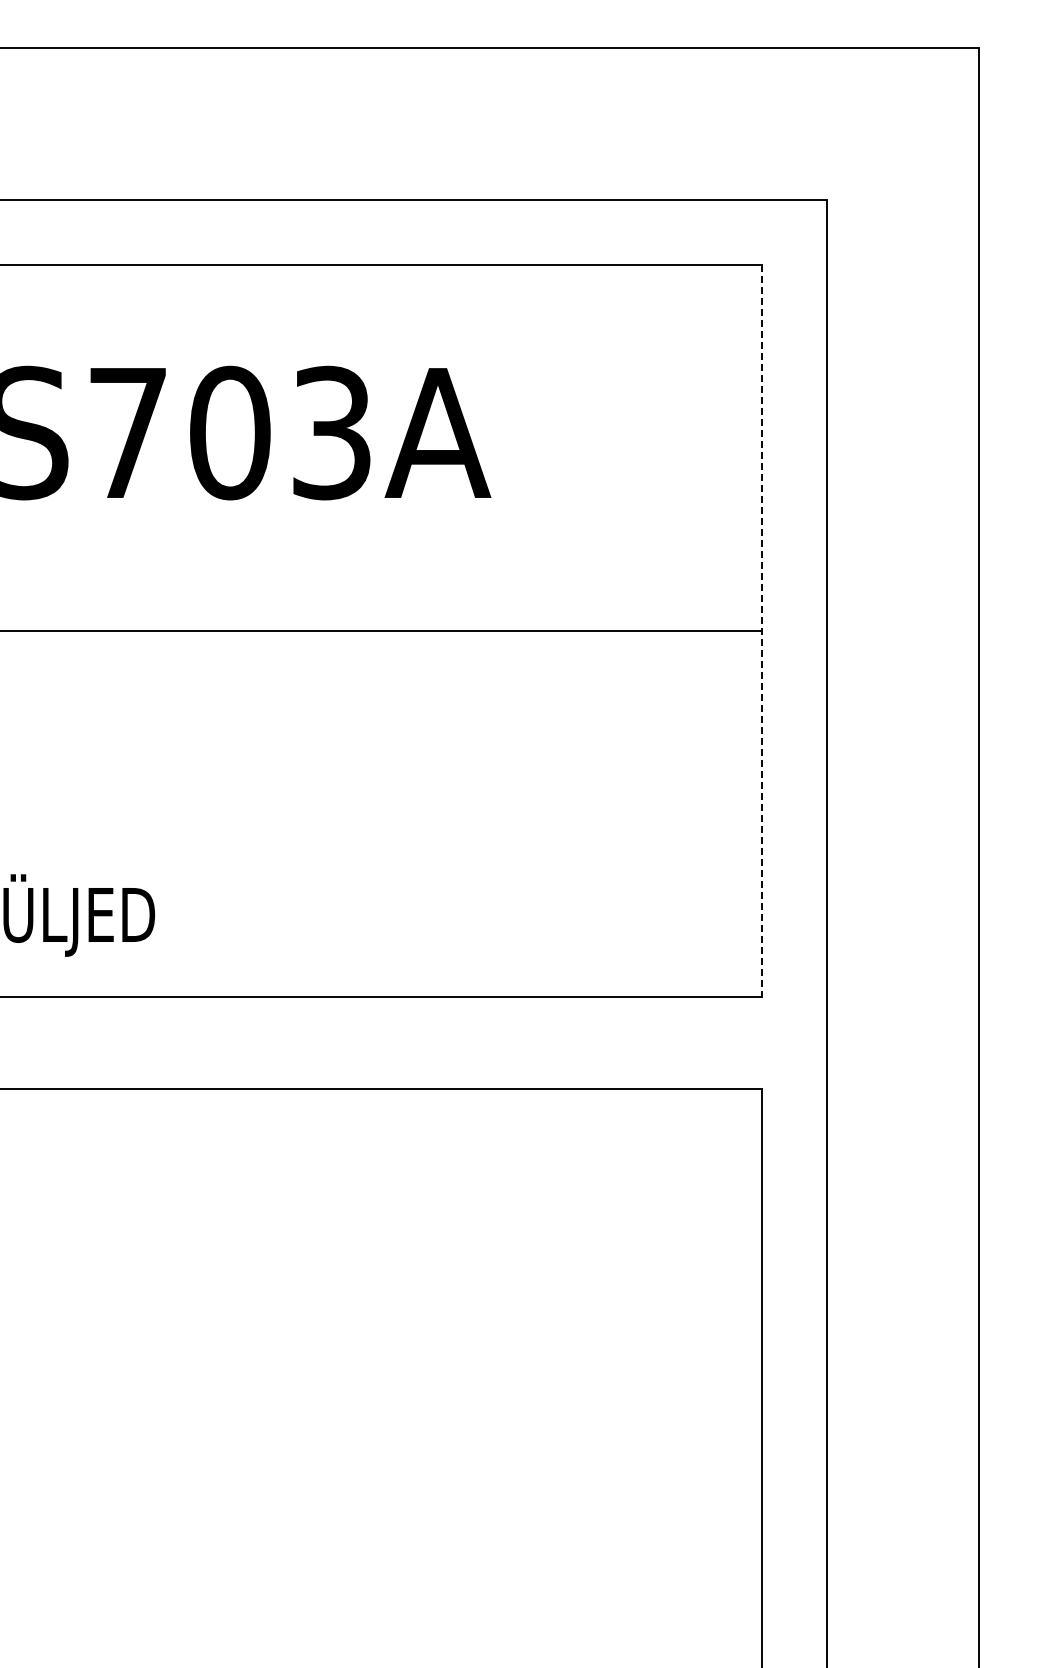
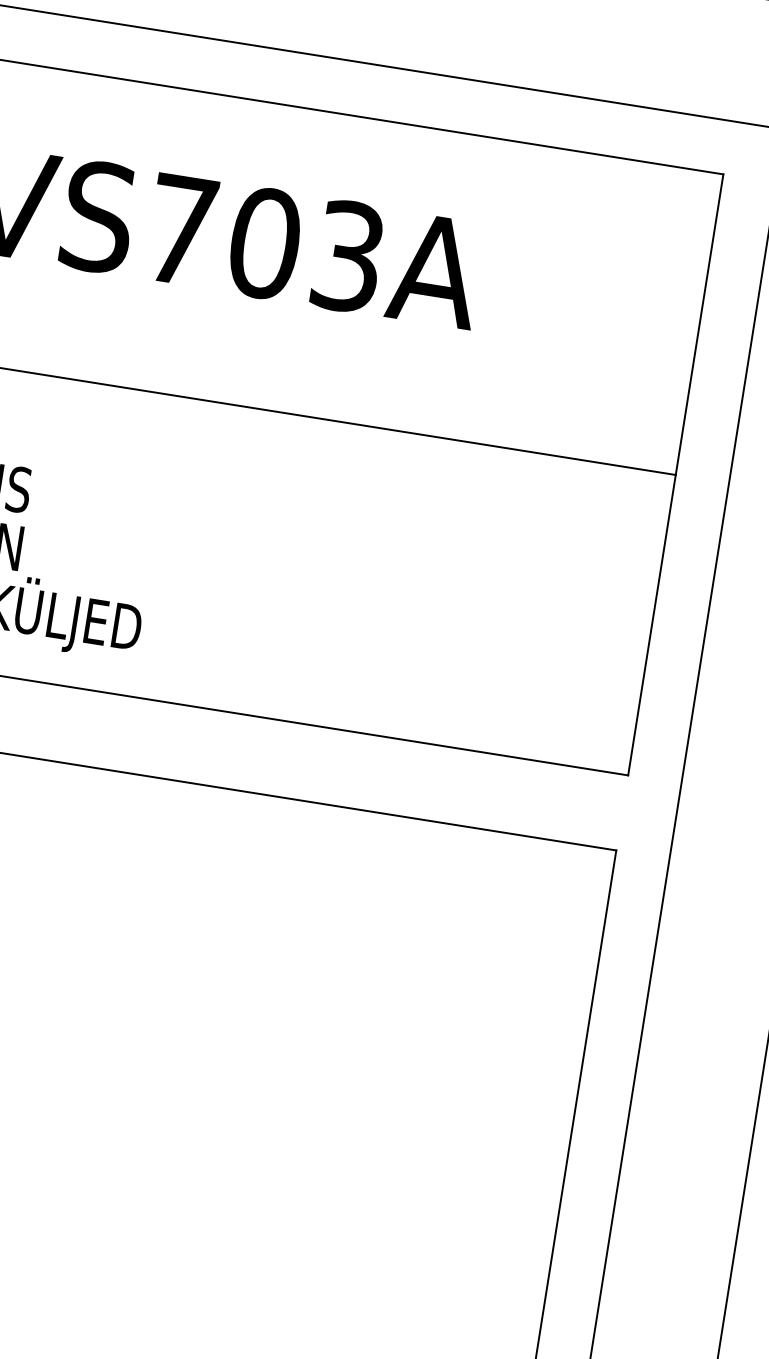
line: (762, 631) -> (675, 475), dashed -> solid

